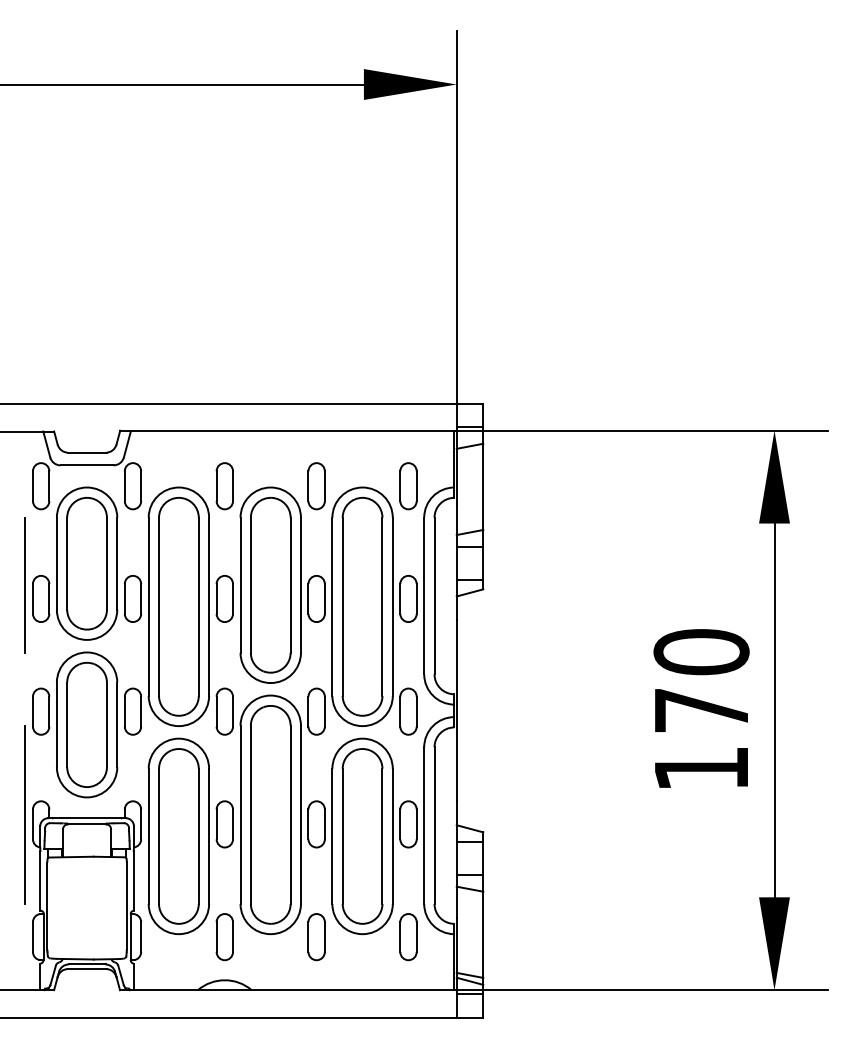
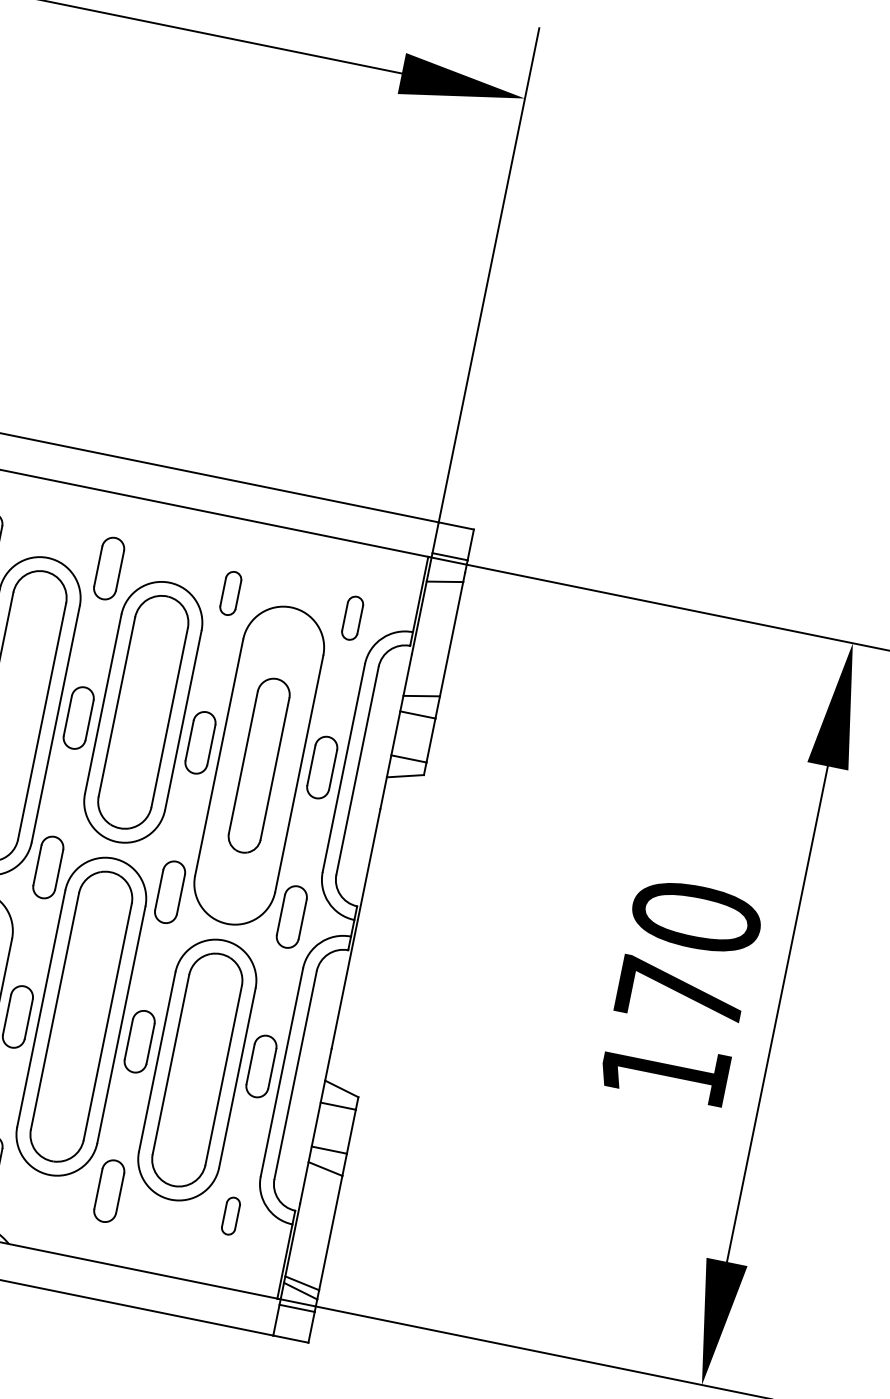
part: (316, 486) -> (230, 593), size x0.7
part: (408, 486) -> (352, 618), size x0.7
part: (362, 606) -> (259, 765), size x0.6
part: (408, 937) -> (230, 1216), size x0.6

